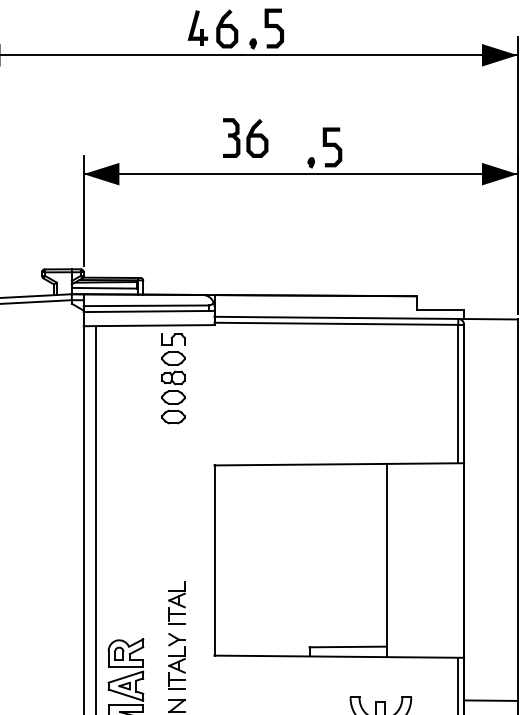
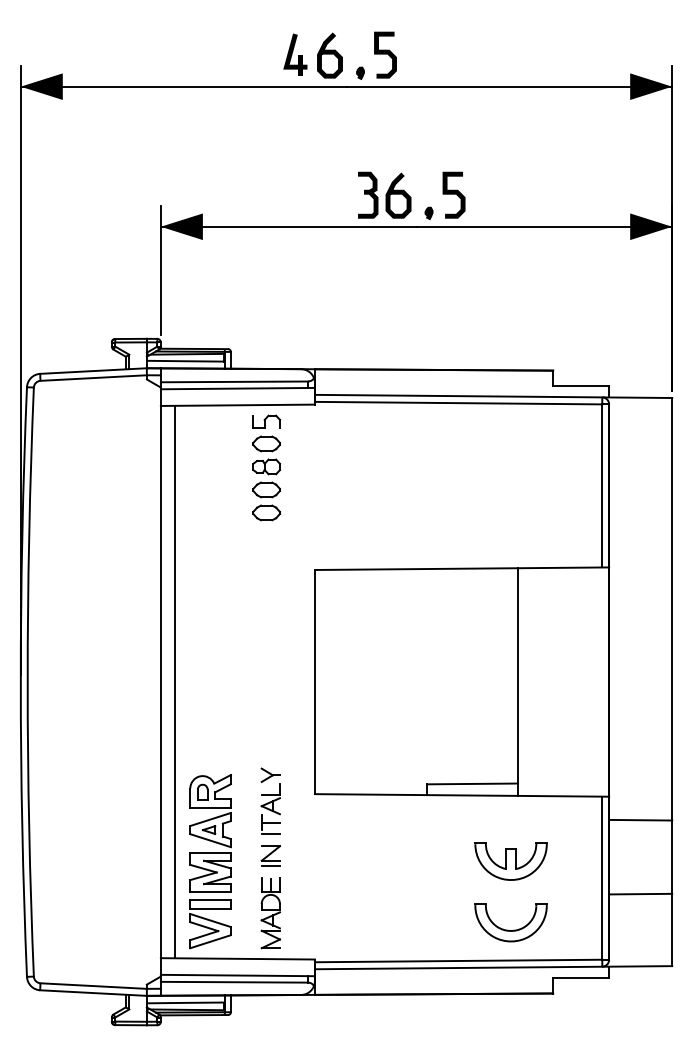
part: (245, 137) -> (384, 194), moved
part: (176, 602) -> (270, 731), removed
line: (490, 700) -> (640, 819), moved

